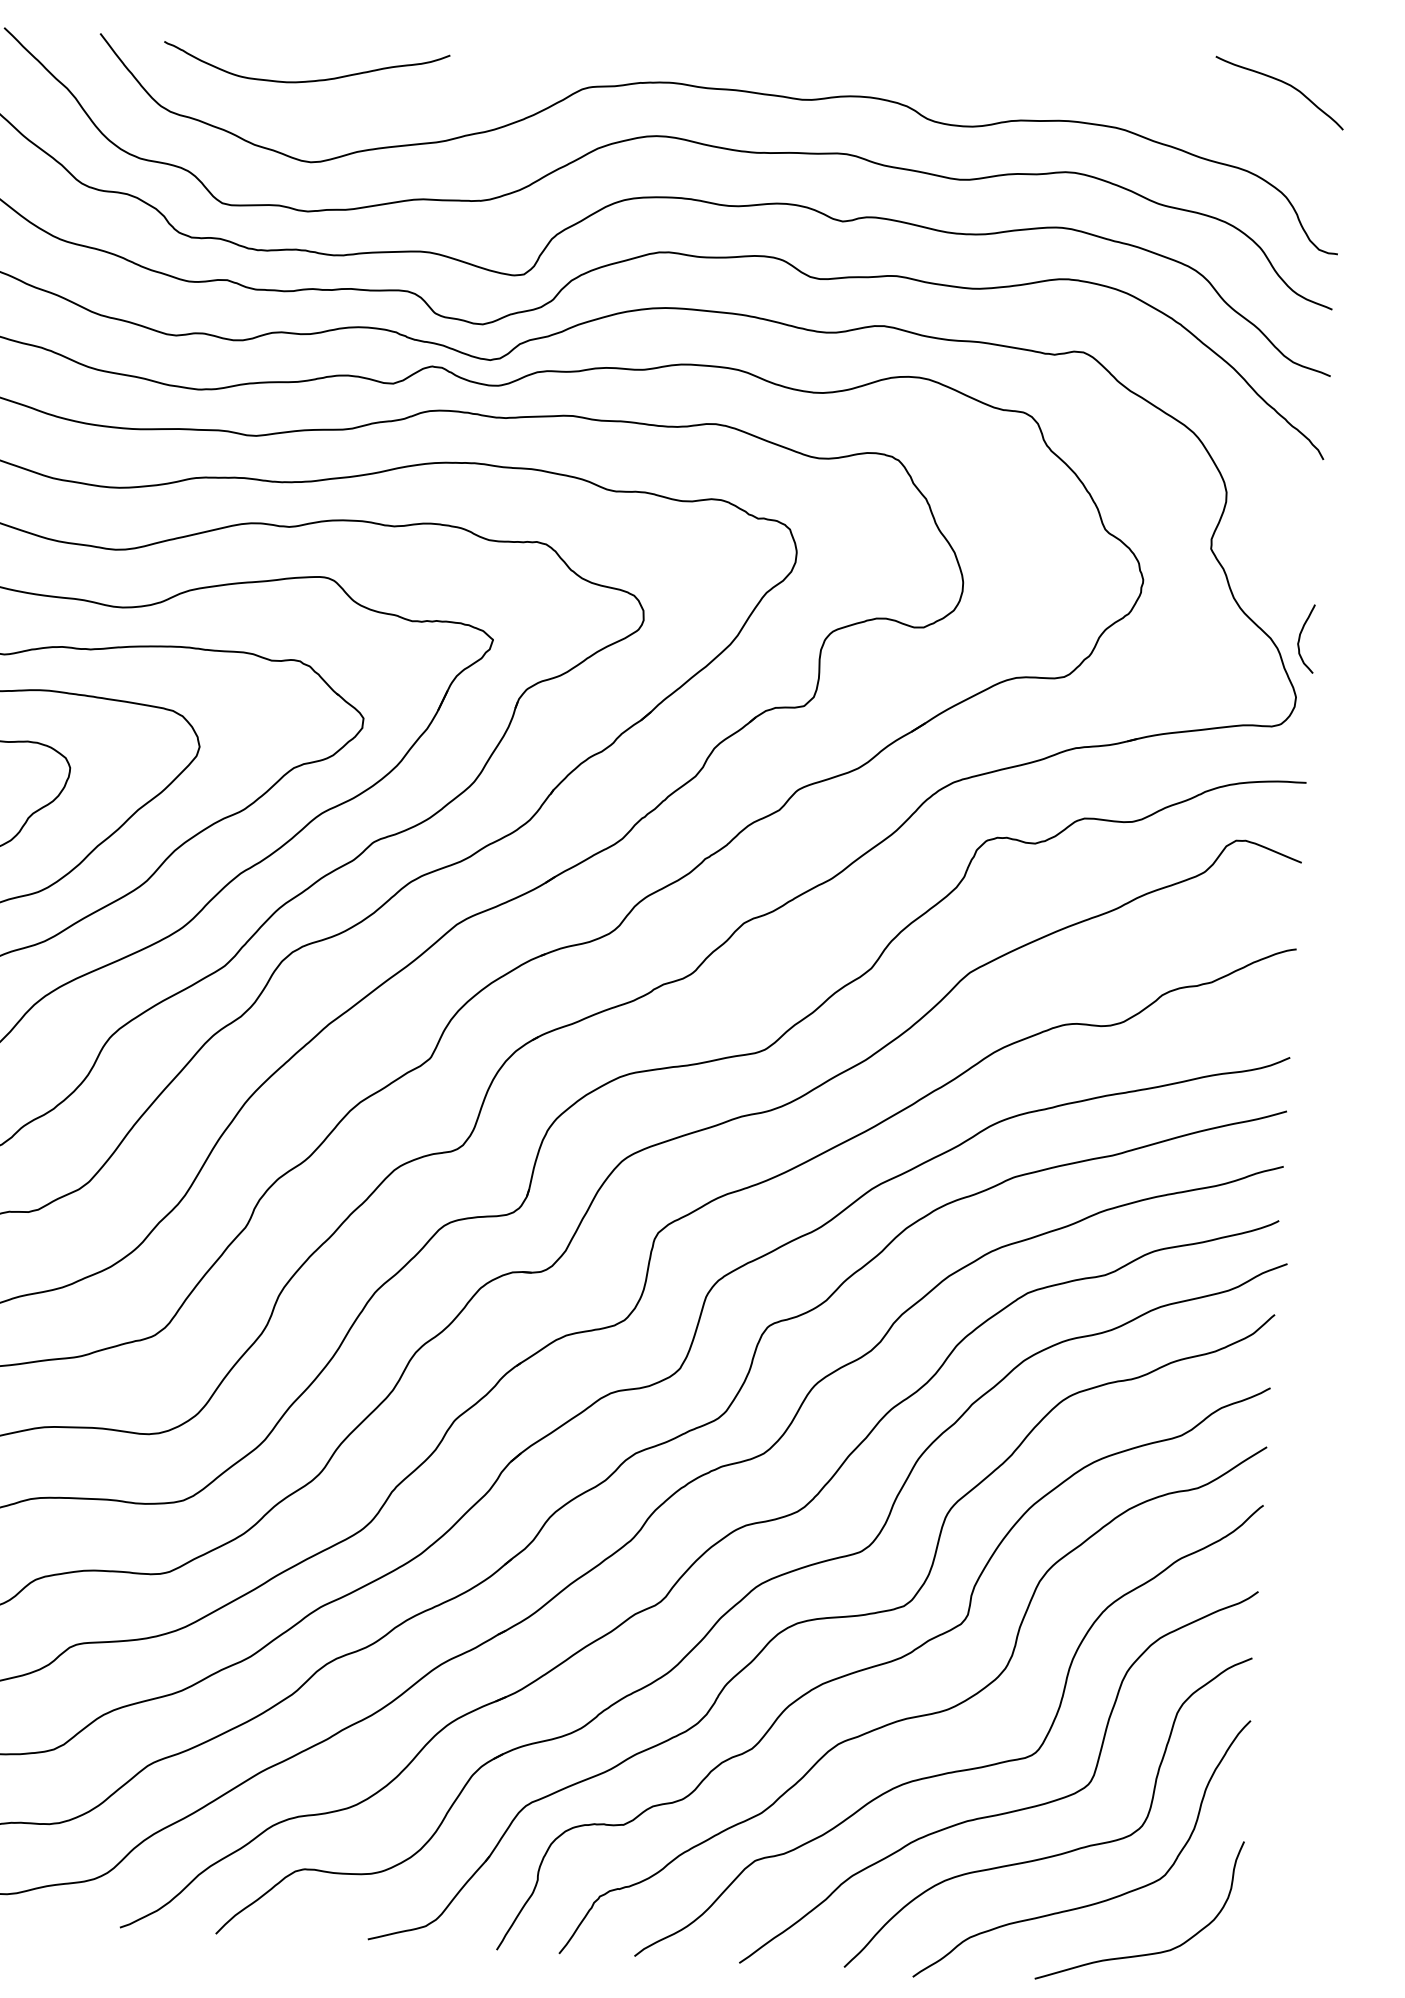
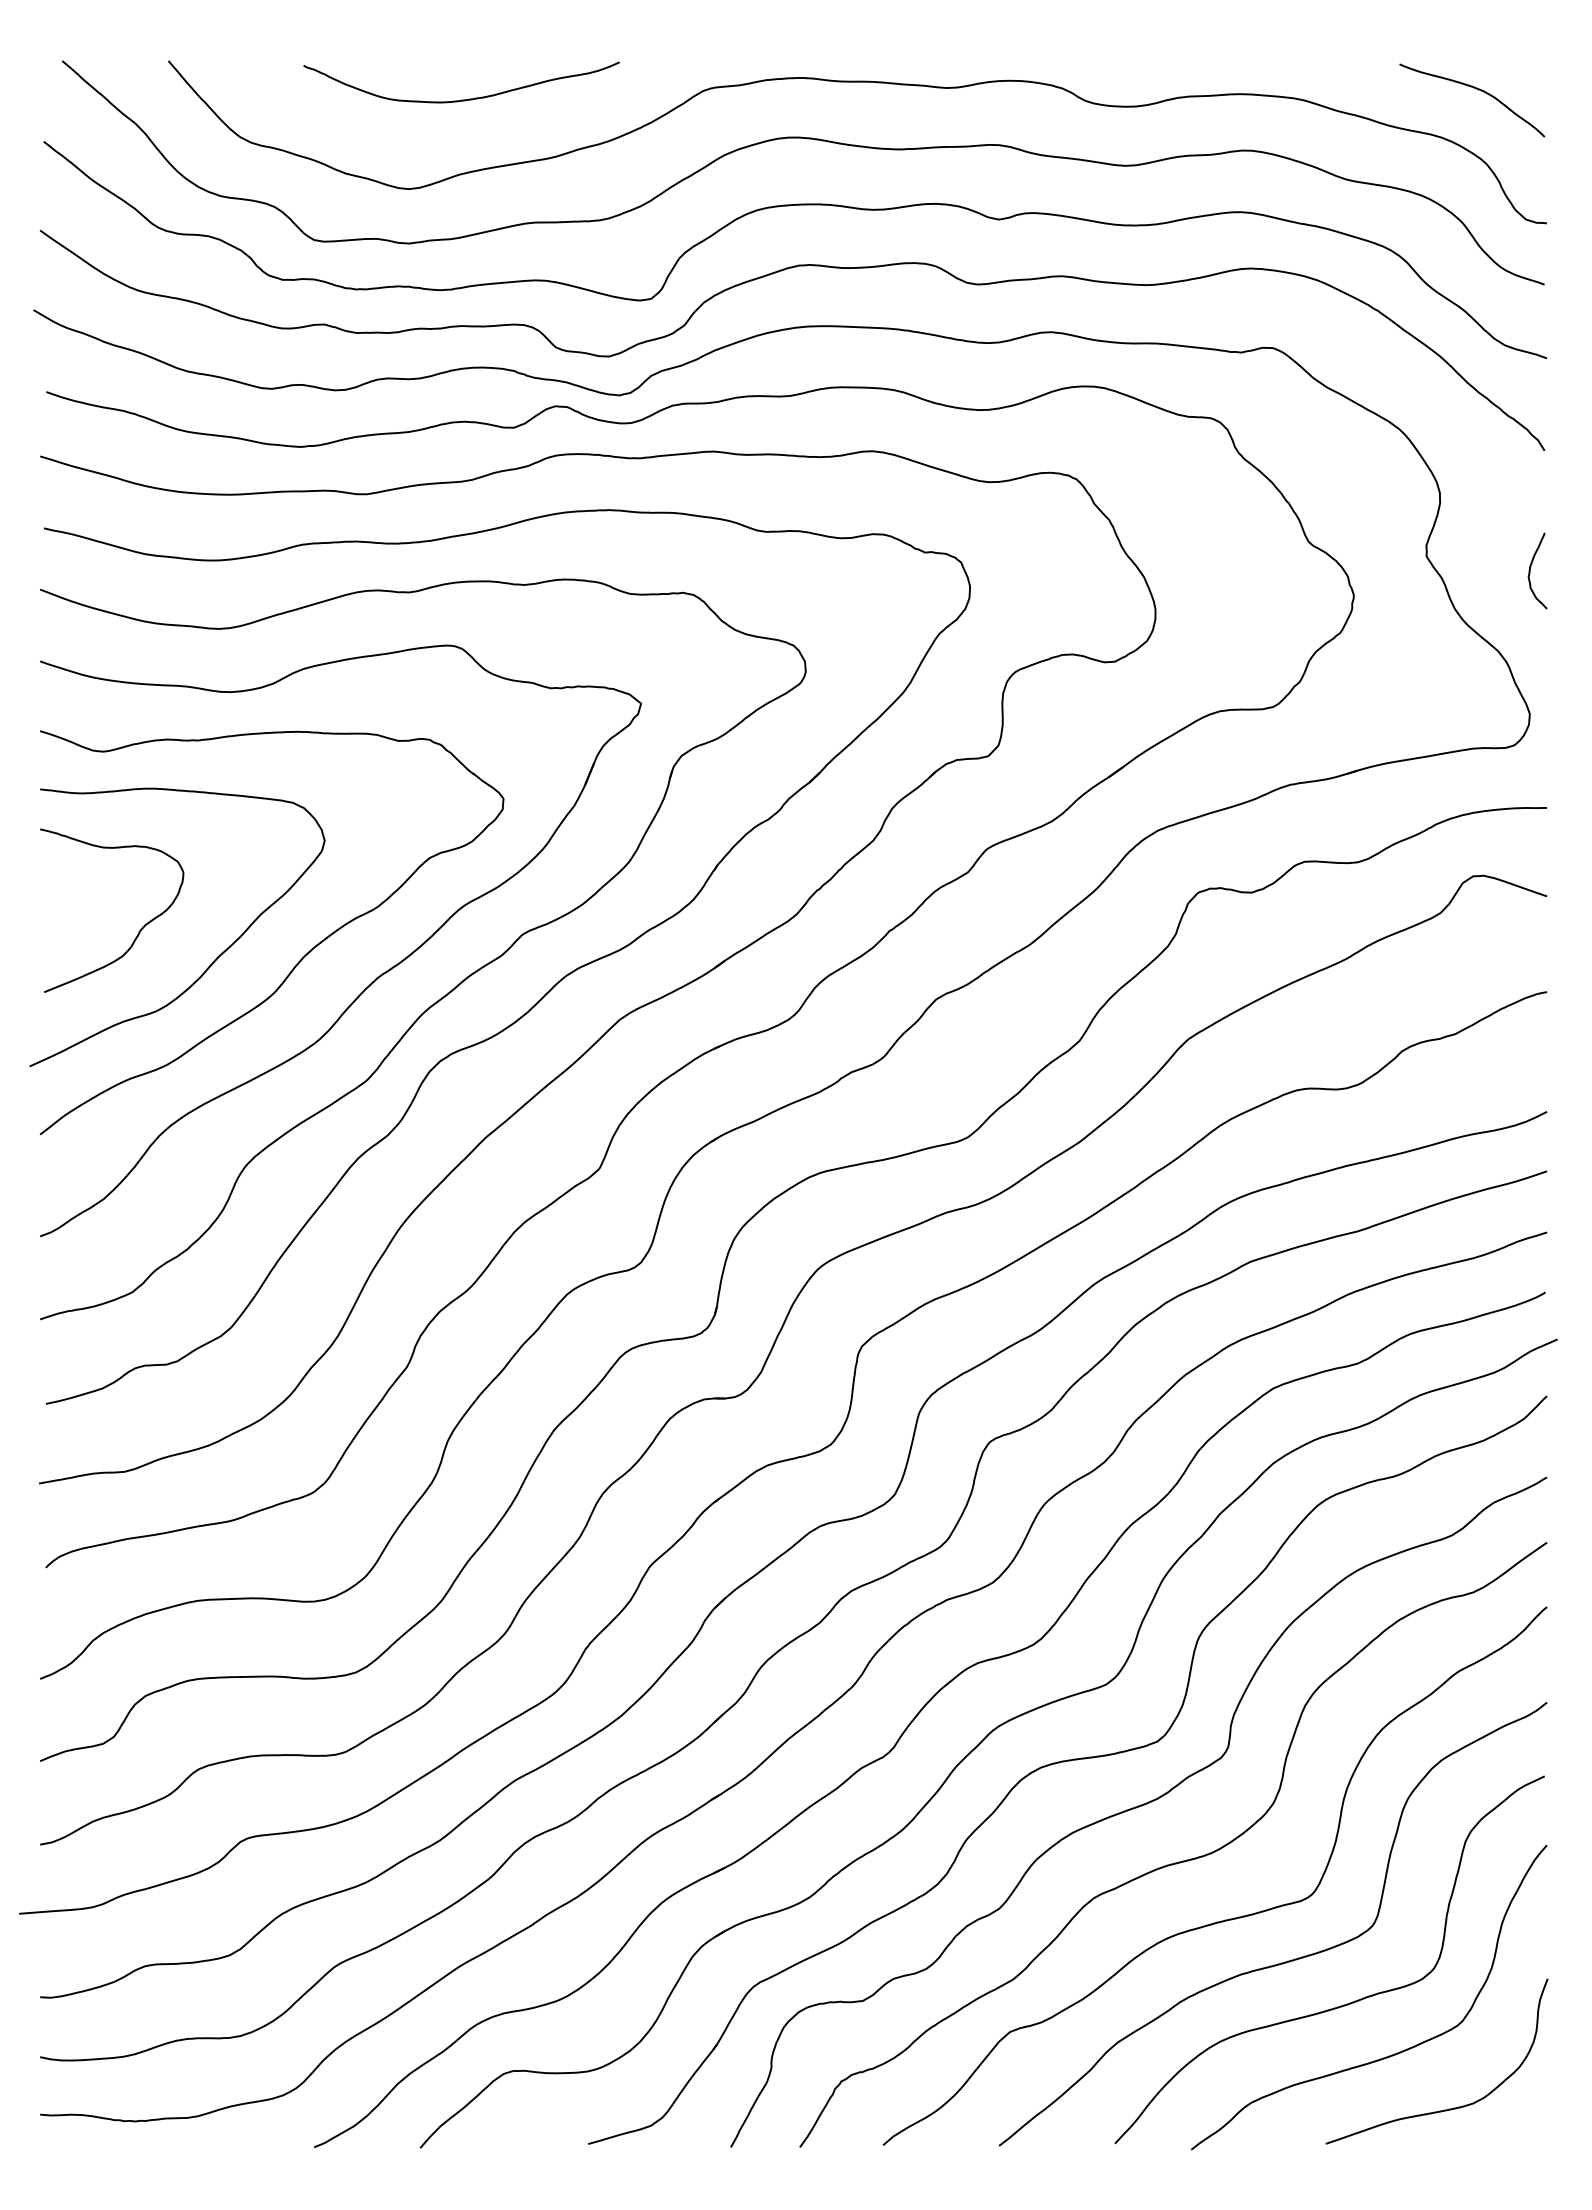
curve: (305, 80) -> (461, 99), moved
curve: (1285, 84) -> (1478, 90), moved
curve: (1300, 637) -> (1530, 570), moved

